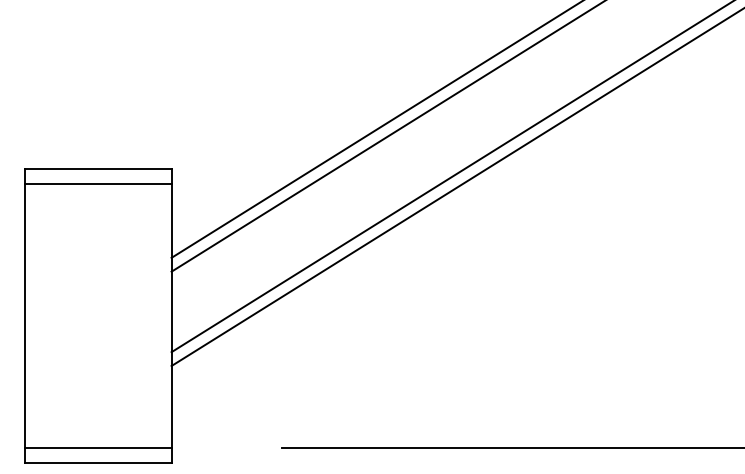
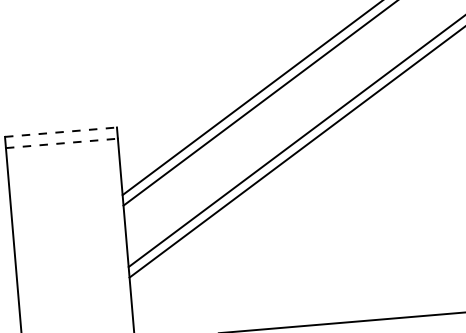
line: (98, 169) -> (61, 132), solid -> dashed
line: (98, 183) -> (62, 143), solid -> dashed

